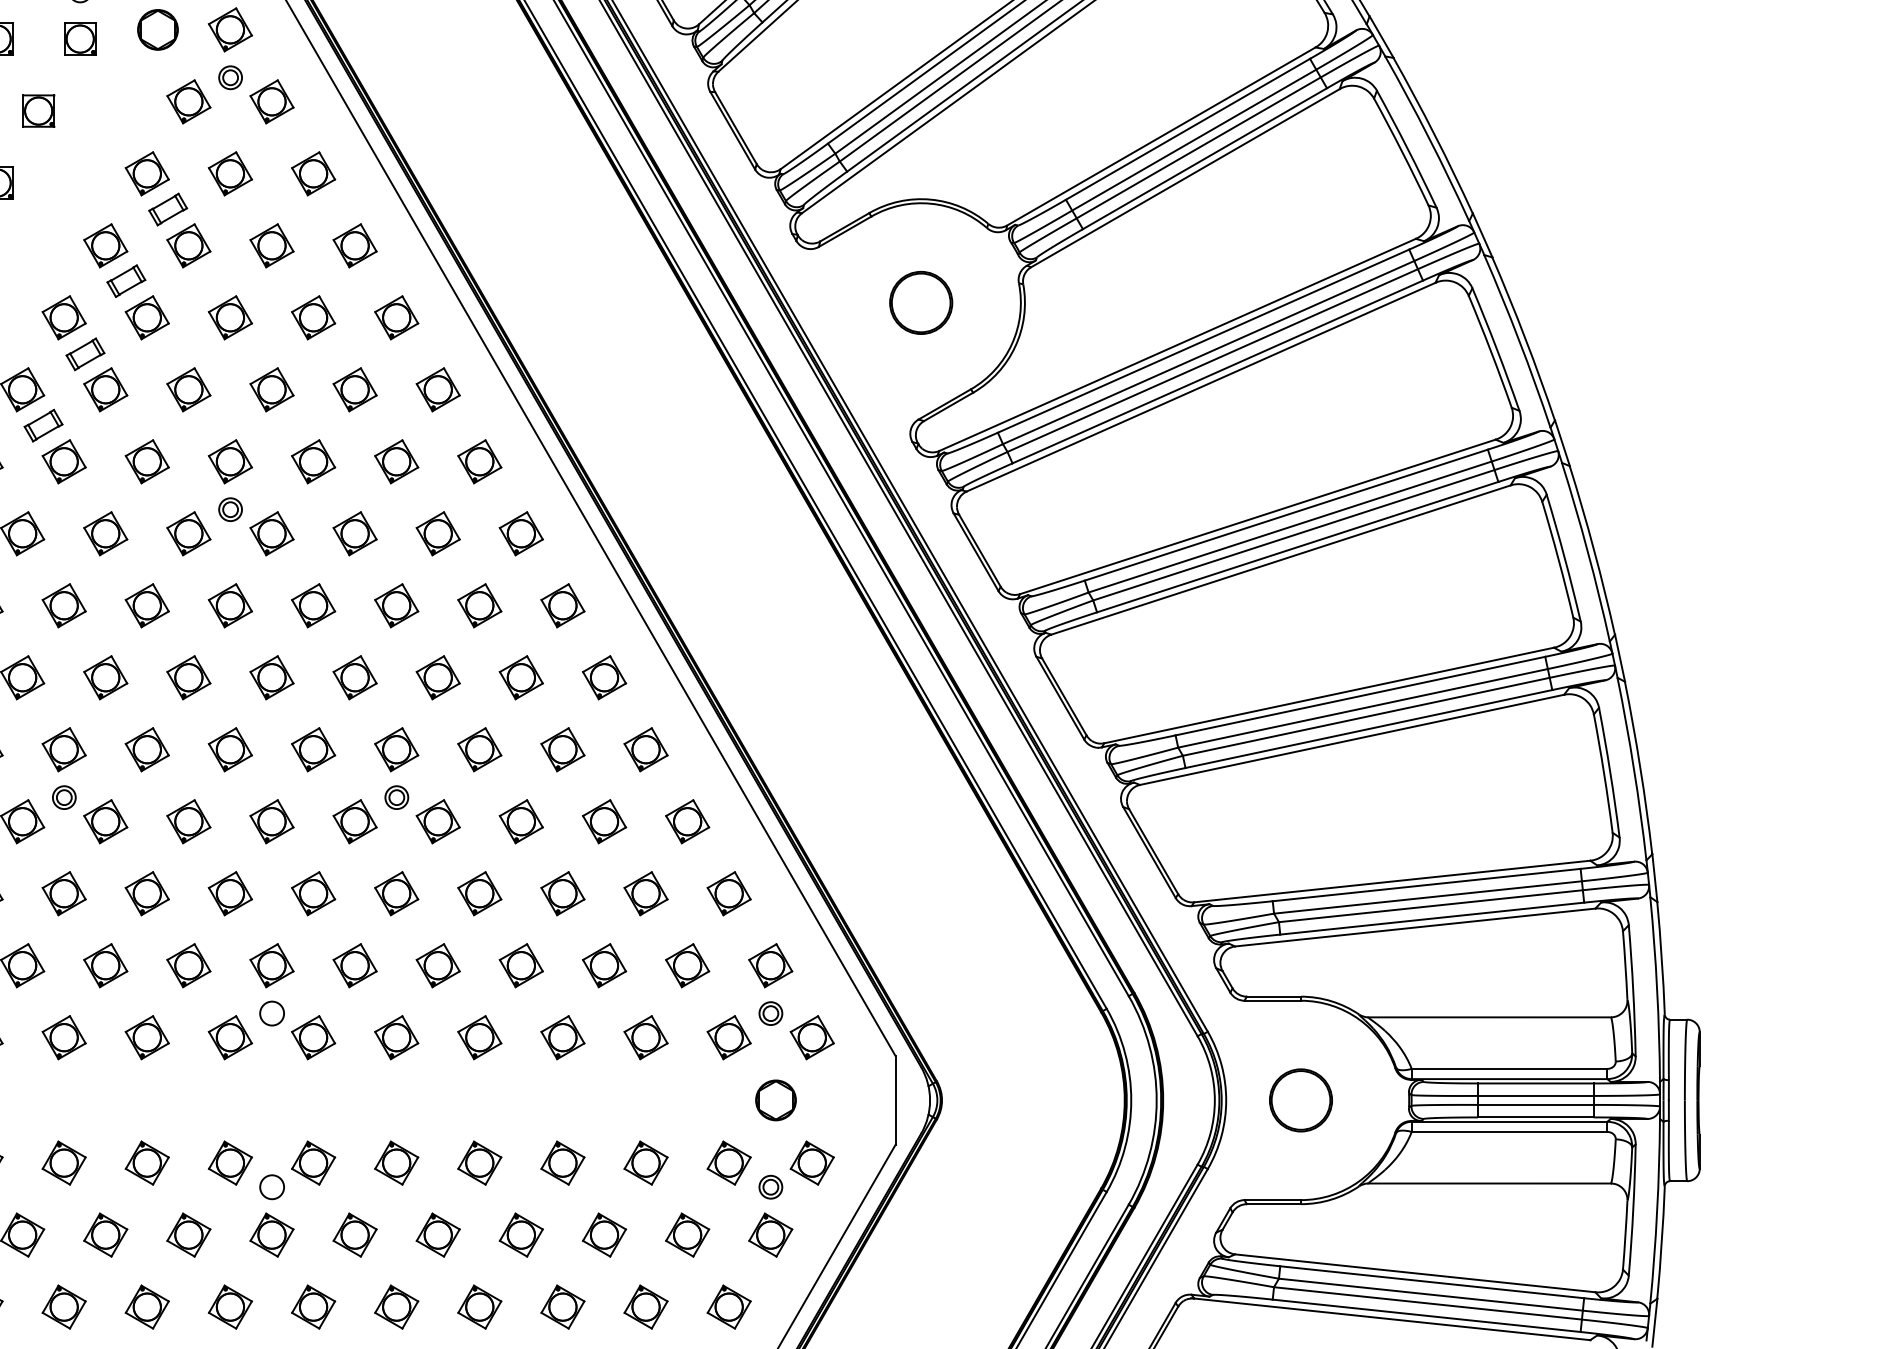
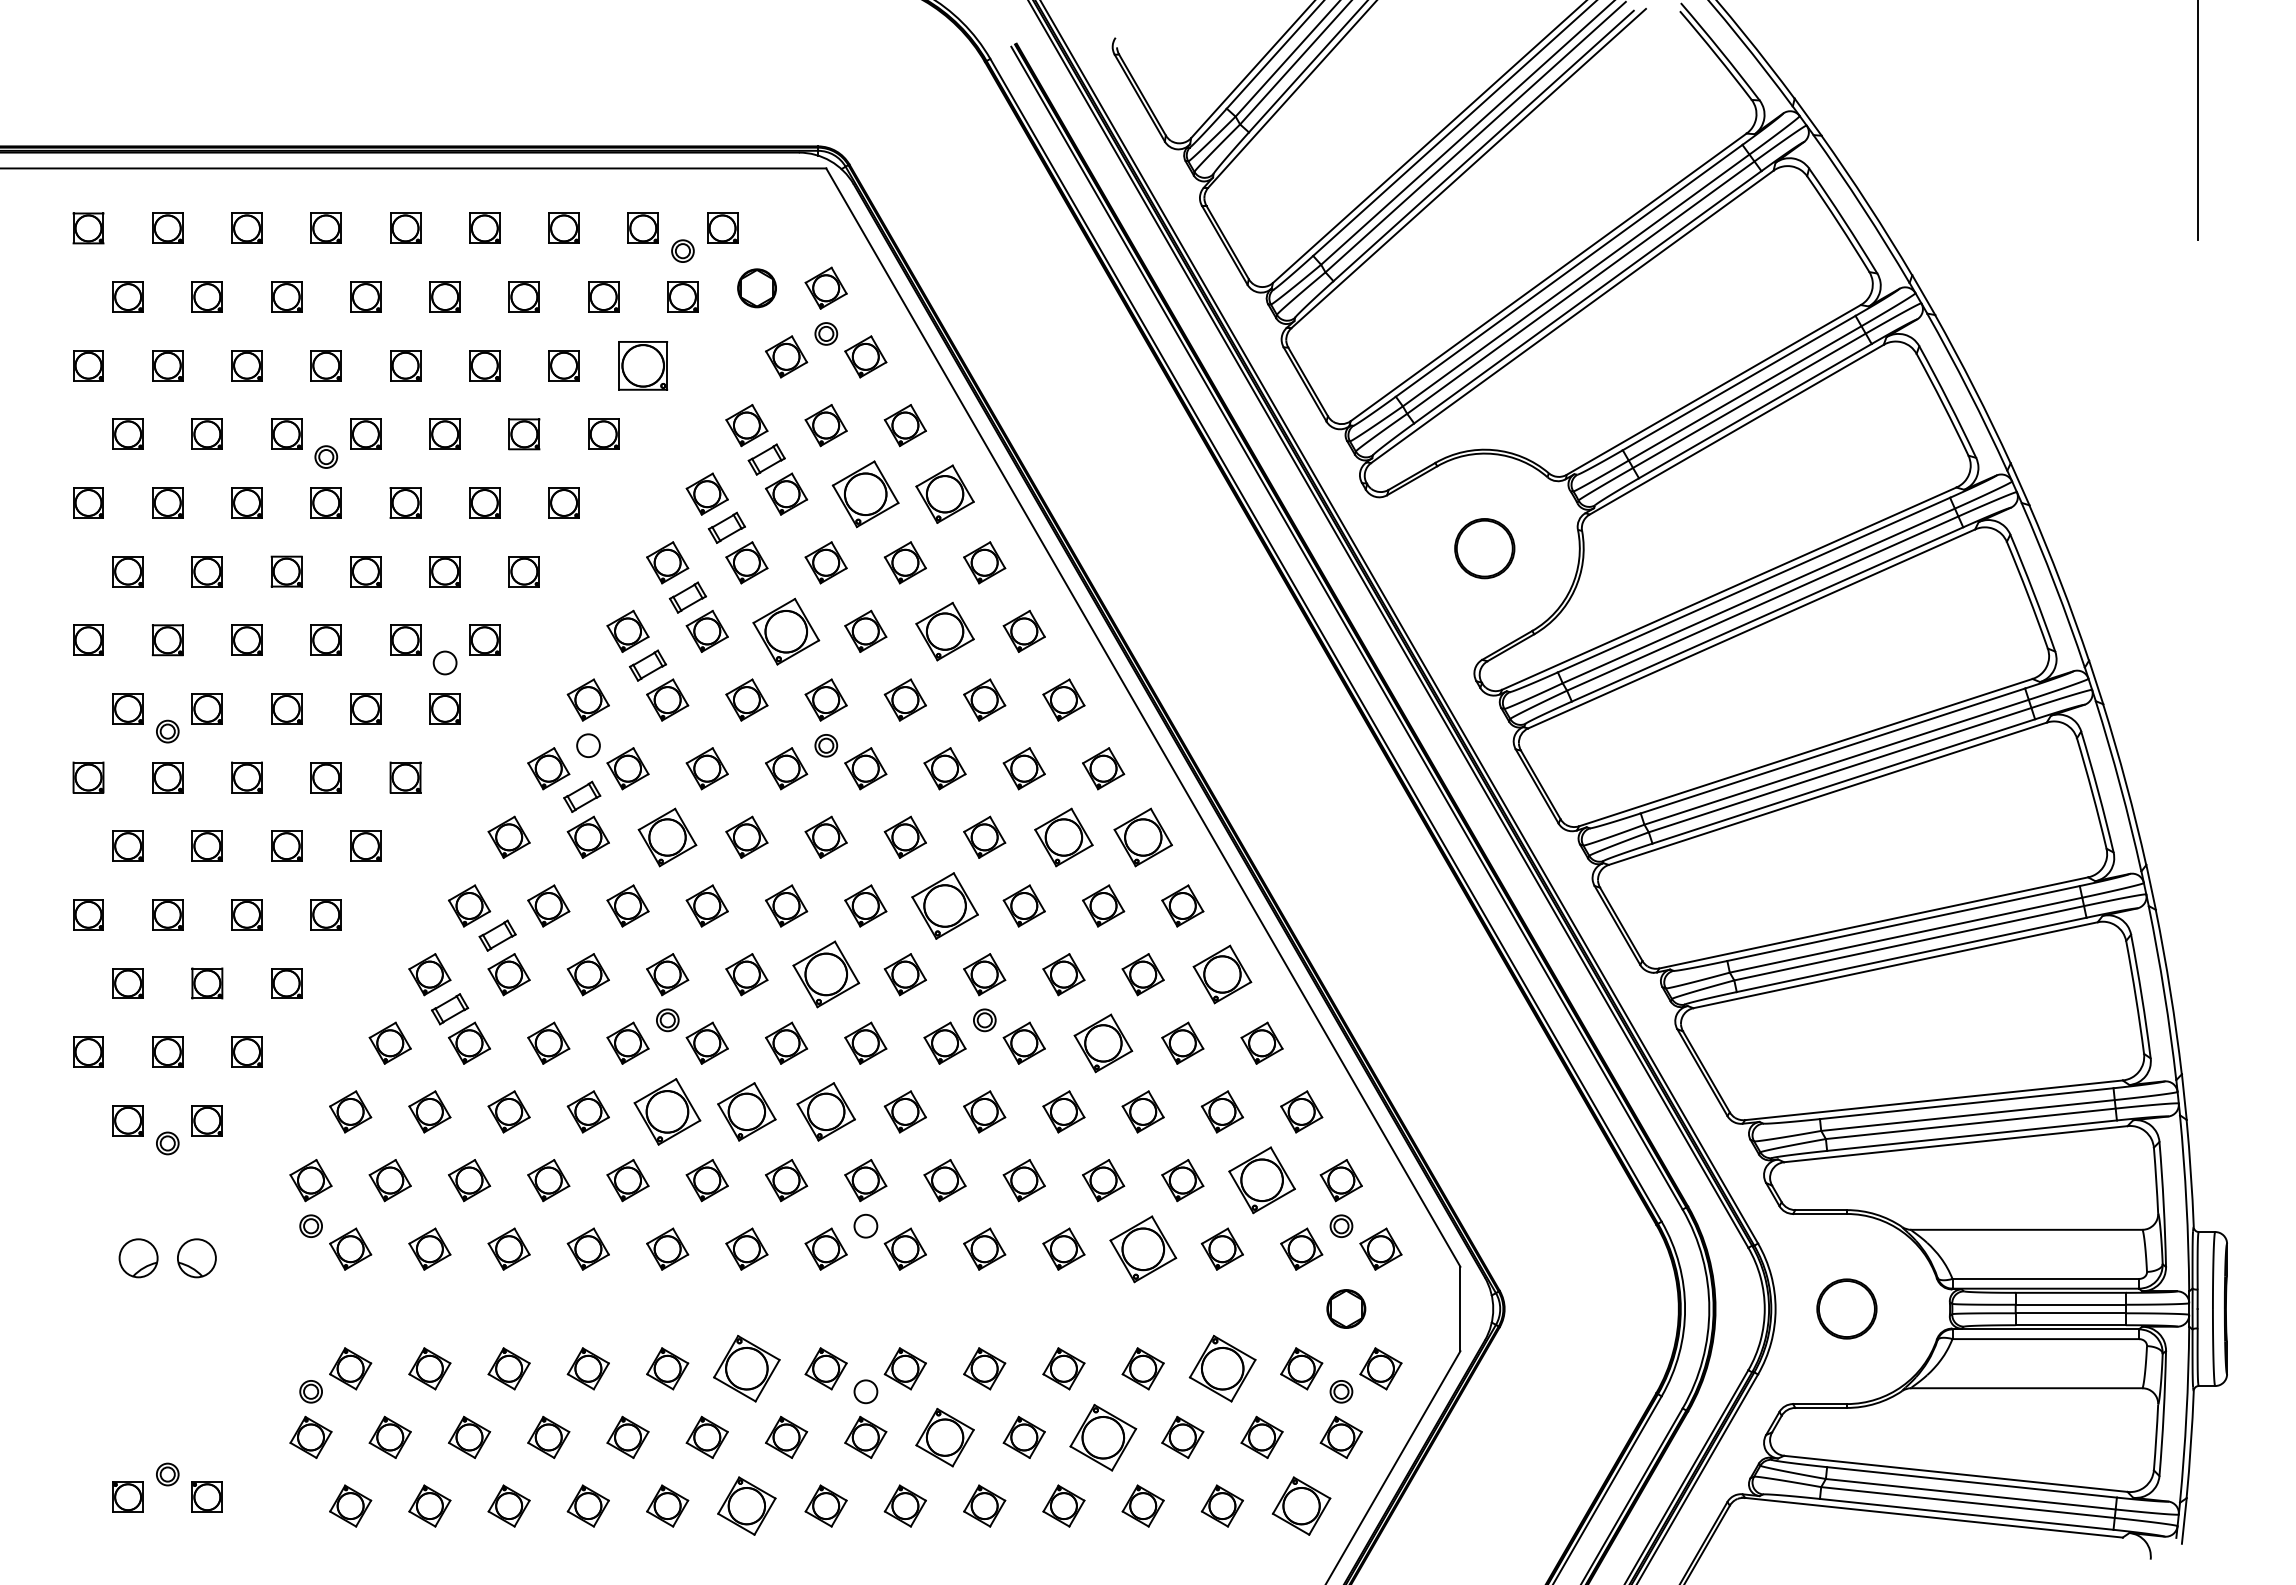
part: (38, 110) -> (643, 365), size x1.6
part: (271, 245) -> (865, 493), size x1.6
part: (354, 245) -> (944, 493), size x1.4
part: (188, 388) -> (786, 630), size x1.6
part: (354, 388) -> (944, 630), size x1.4
part: (64, 604) -> (667, 836), size x1.4
part: (479, 604) -> (1063, 836), size x1.4
part: (562, 604) -> (1142, 836), size x1.4
part: (354, 677) -> (944, 905), size x1.6
part: (229, 749) -> (825, 974), size x1.6
part: (646, 749) -> (1222, 974), size x1.4
part: (521, 820) -> (1103, 1042), size x1.4
part: (64, 893) -> (667, 1111), size x1.6
part: (146, 893) -> (746, 1111), size x1.4
part: (229, 893) -> (825, 1111), size x1.4
part: (687, 965) -> (1261, 1180), size x1.6
part: (562, 1036) -> (1142, 1248), size x1.6
part: (146, 1162) -> (746, 1368), size x1.6
part: (645, 1162) -> (1221, 1368), size x1.6
part: (354, 1234) -> (944, 1436), size x1.4
part: (521, 1234) -> (1103, 1436), size x1.6
part: (146, 1306) -> (746, 1505), size x1.4
part: (728, 1306) -> (1301, 1505), size x1.4

